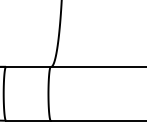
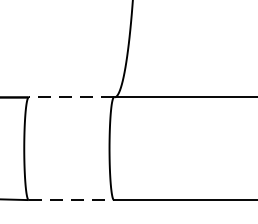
line: (27, 66) -> (69, 96), solid -> dashed
line: (28, 120) -> (71, 199), solid -> dashed

